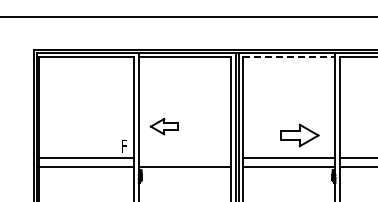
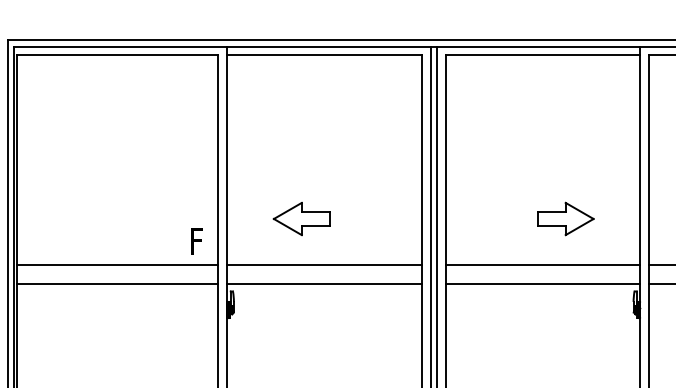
line: (289, 57) -> (543, 55), dashed -> solid
part: (163, 126) -> (300, 218), moved
part: (300, 135) -> (566, 218), size x0.71
line: (184, 157) -> (323, 264), added

